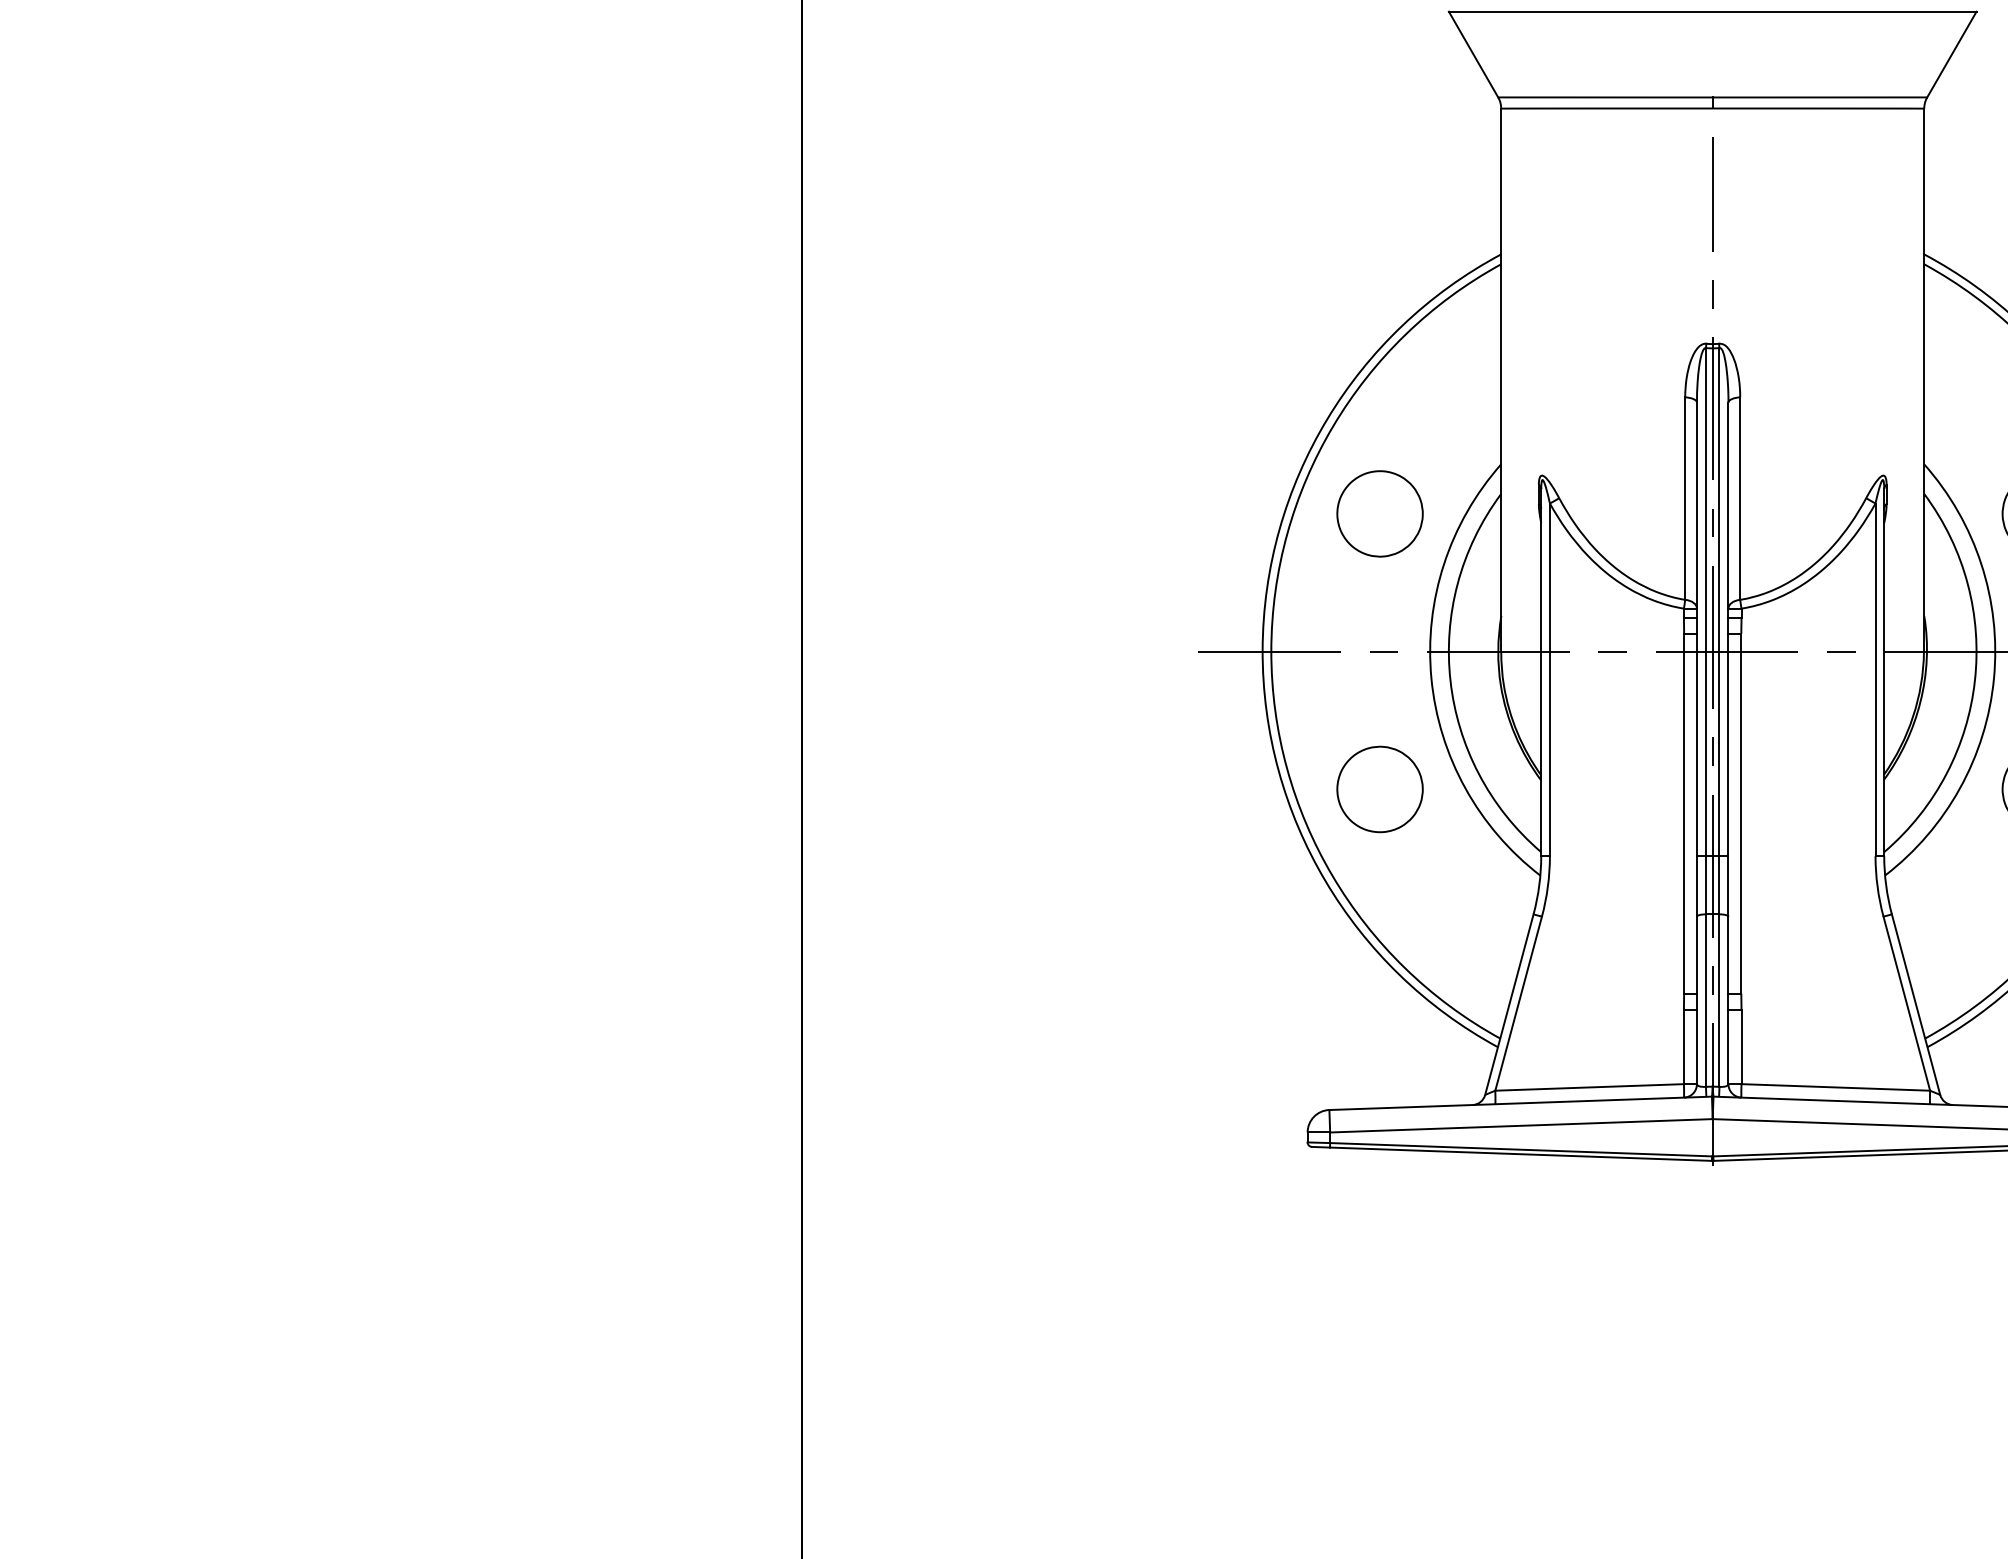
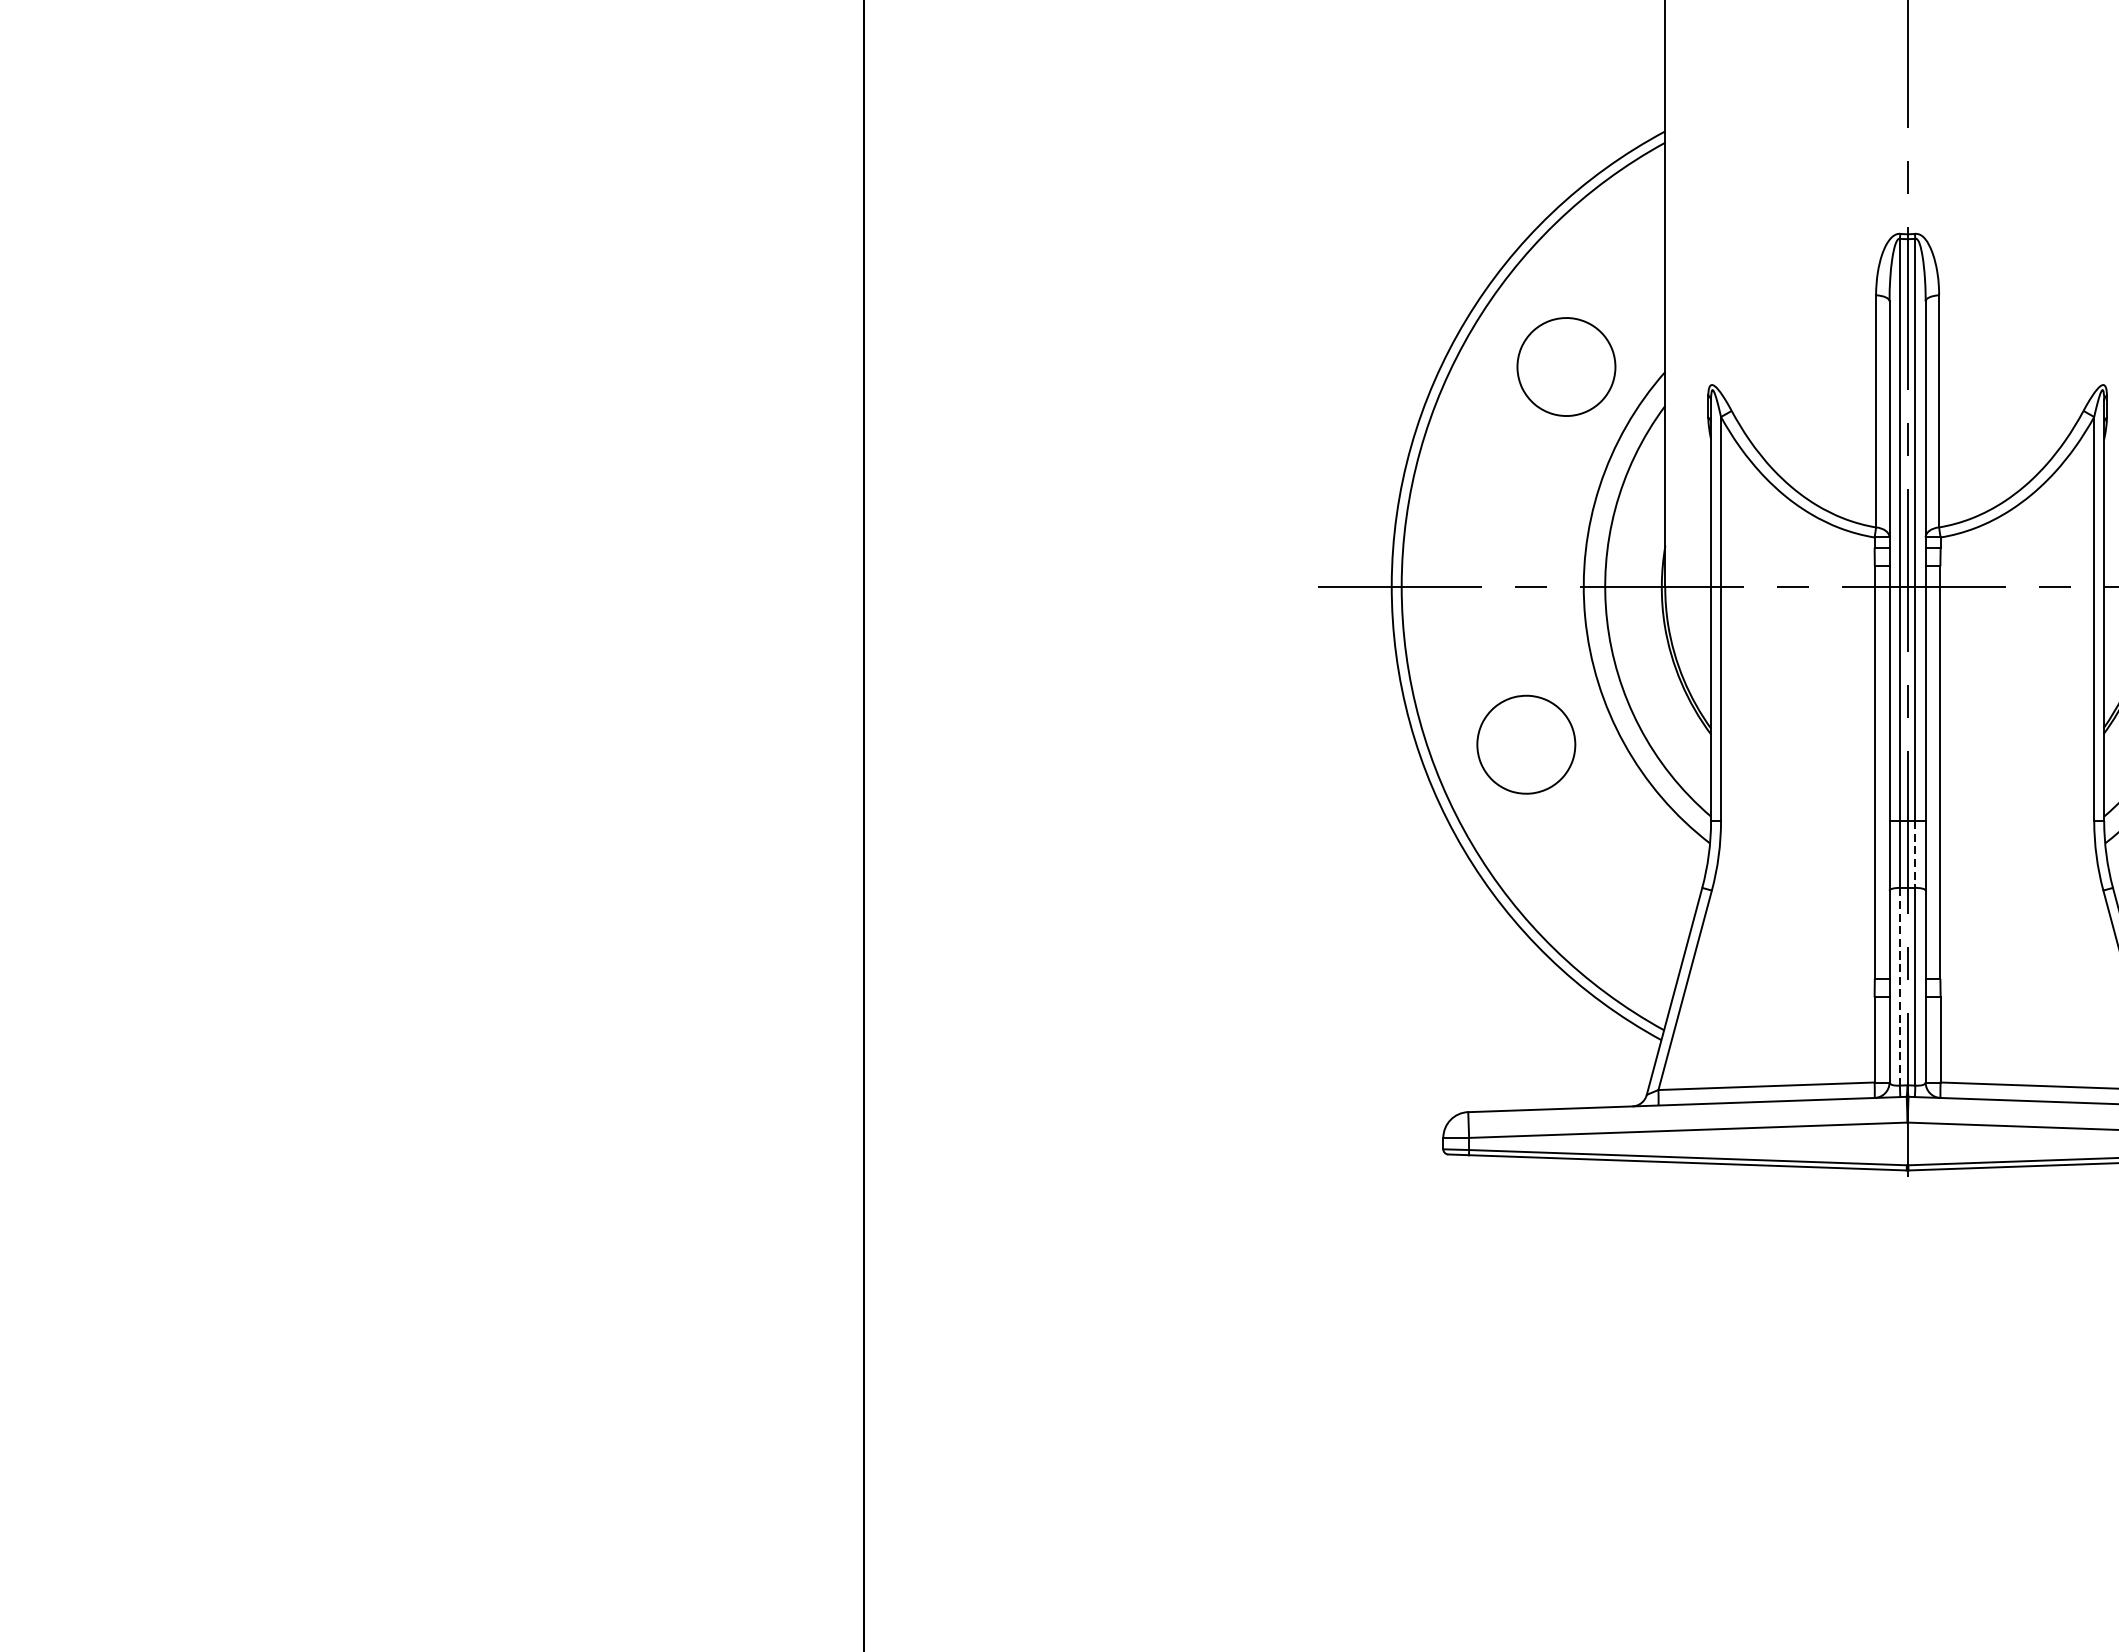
part: (1379, 513) -> (1565, 366), moved
line: (1719, 885) -> (1915, 854), solid -> dashed
line: (1705, 1000) -> (1899, 986), solid -> dashed

